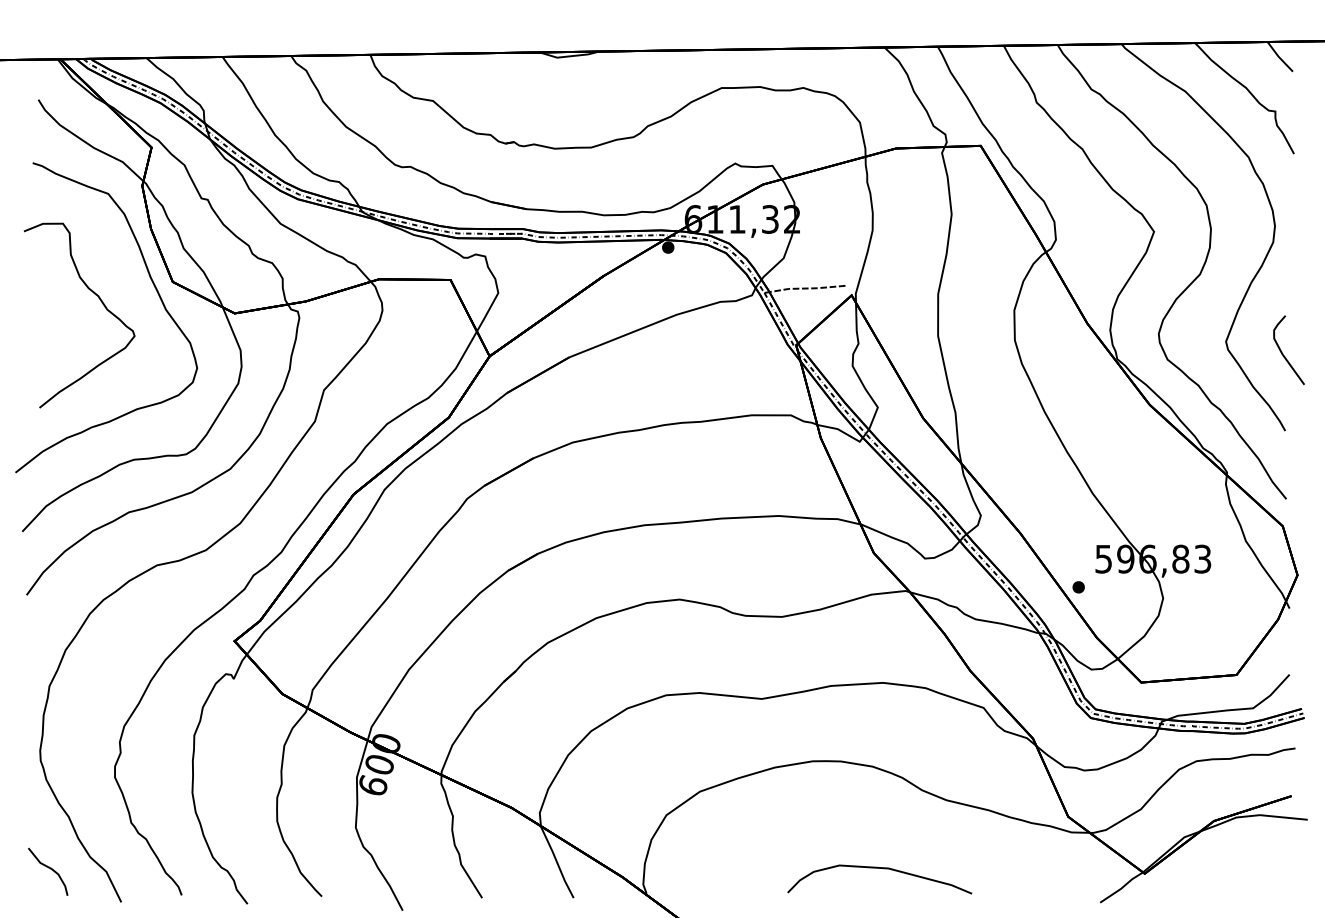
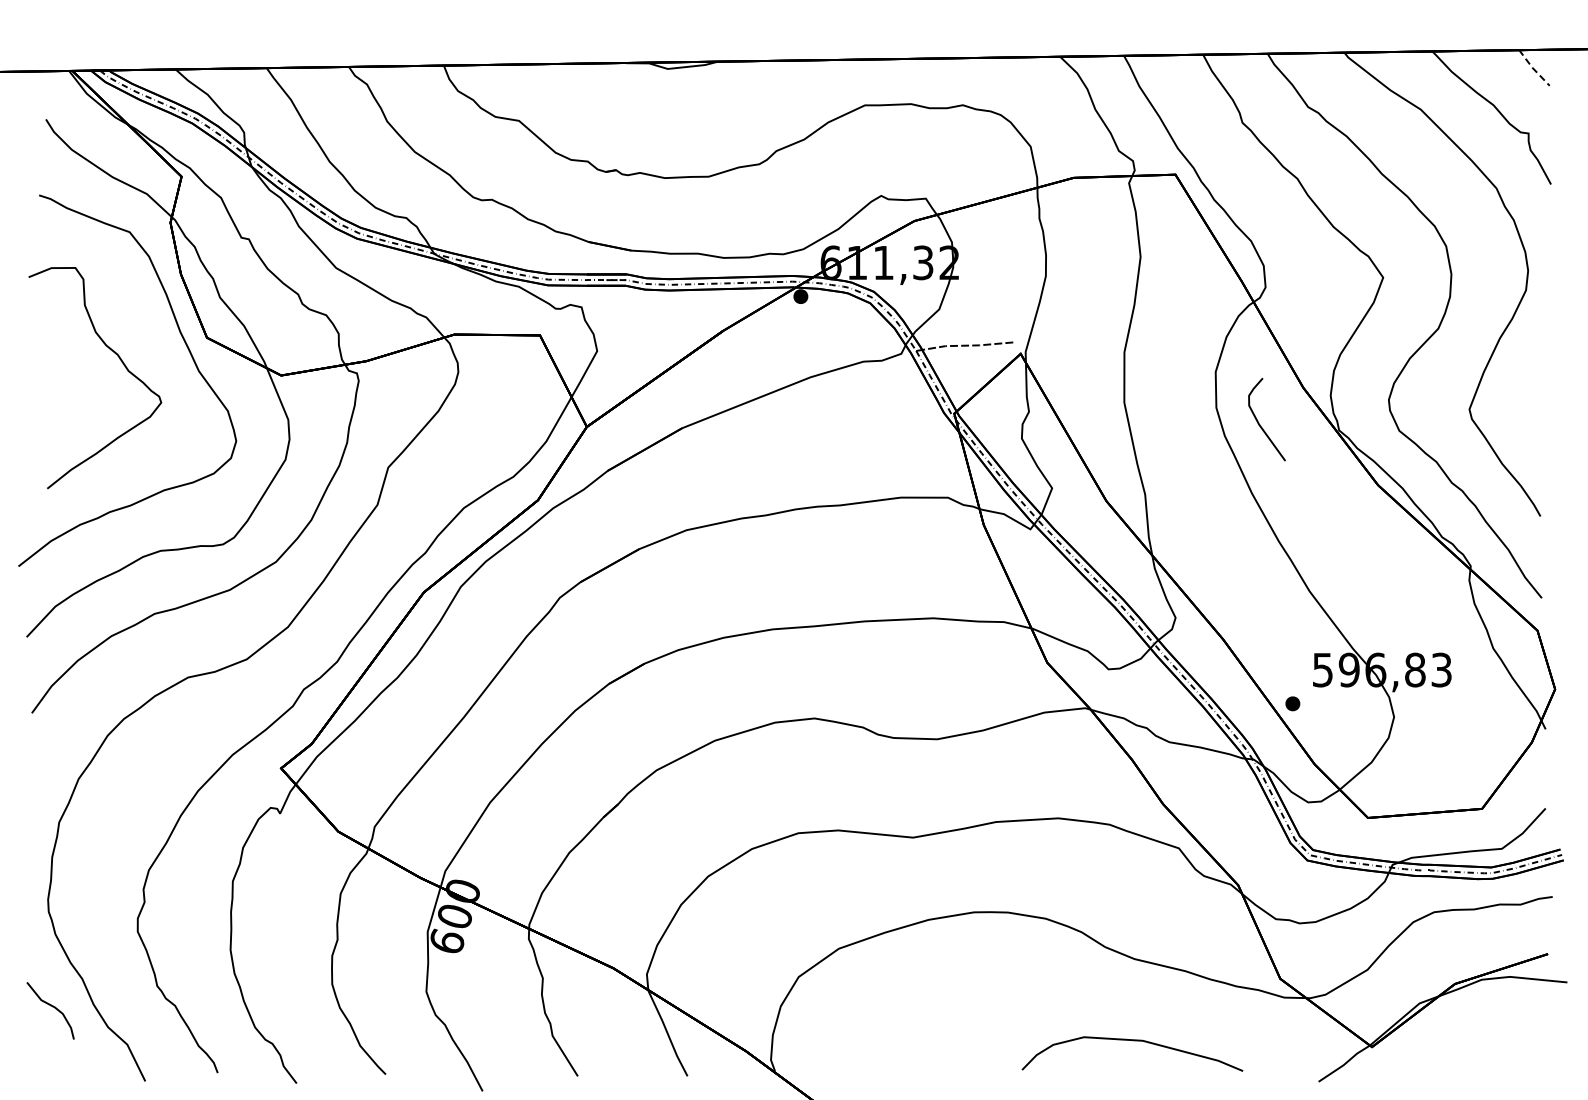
line: (1279, 57) -> (1533, 68), solid -> dashed
curve: (1282, 352) -> (1259, 422), moved
curve: (49, 869) -> (52, 1007), moved
curve: (879, 869) -> (1132, 1041), moved

